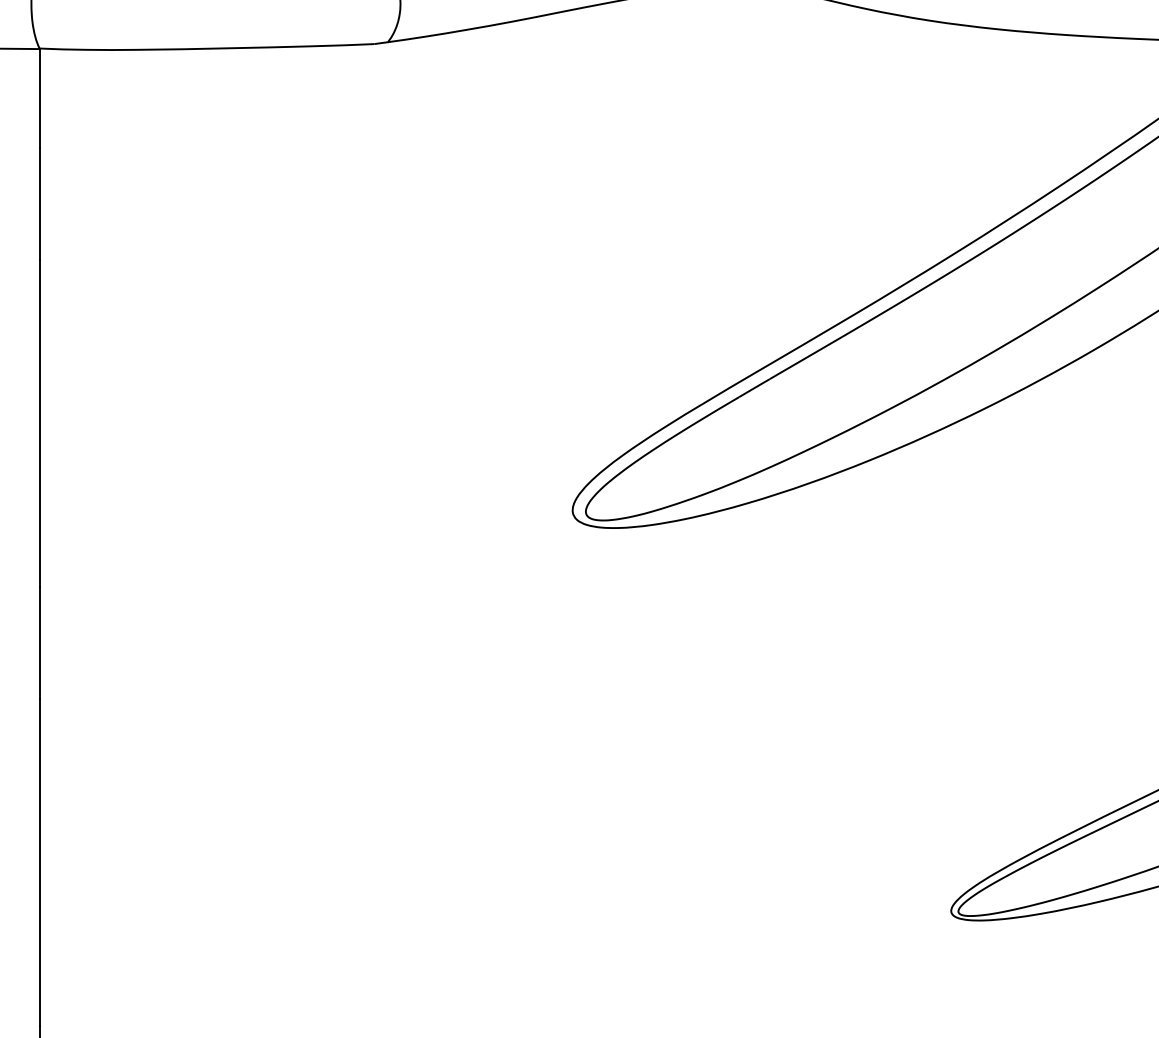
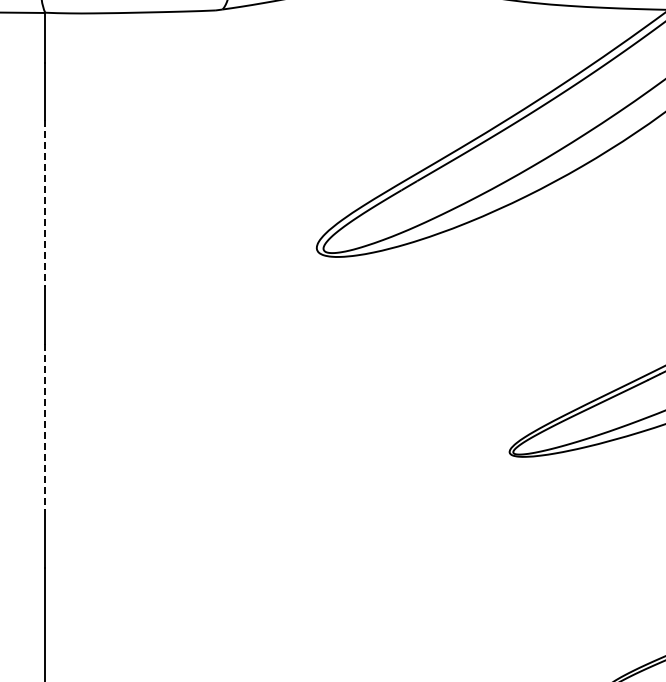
line: (40, 425) -> (45, 204), solid -> dashed
line: (40, 862) -> (45, 427), solid -> dashed

